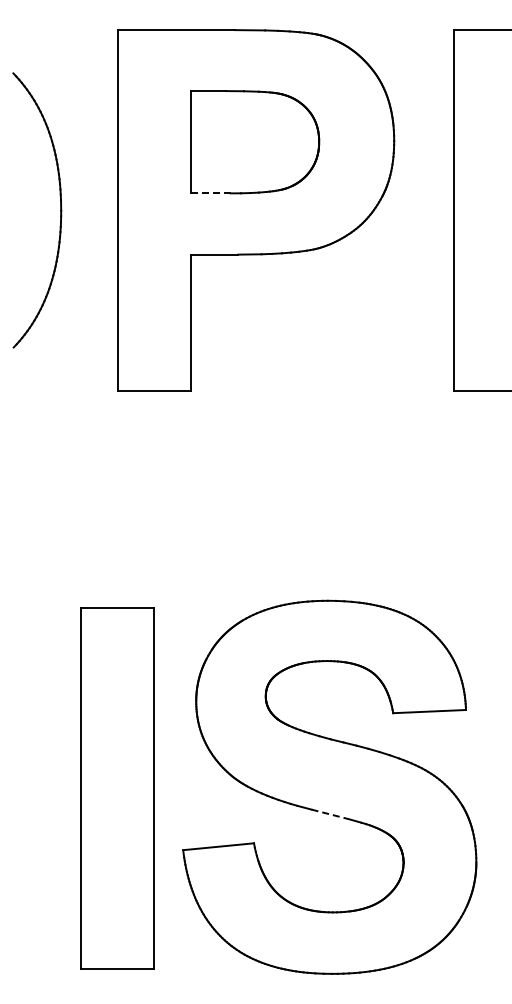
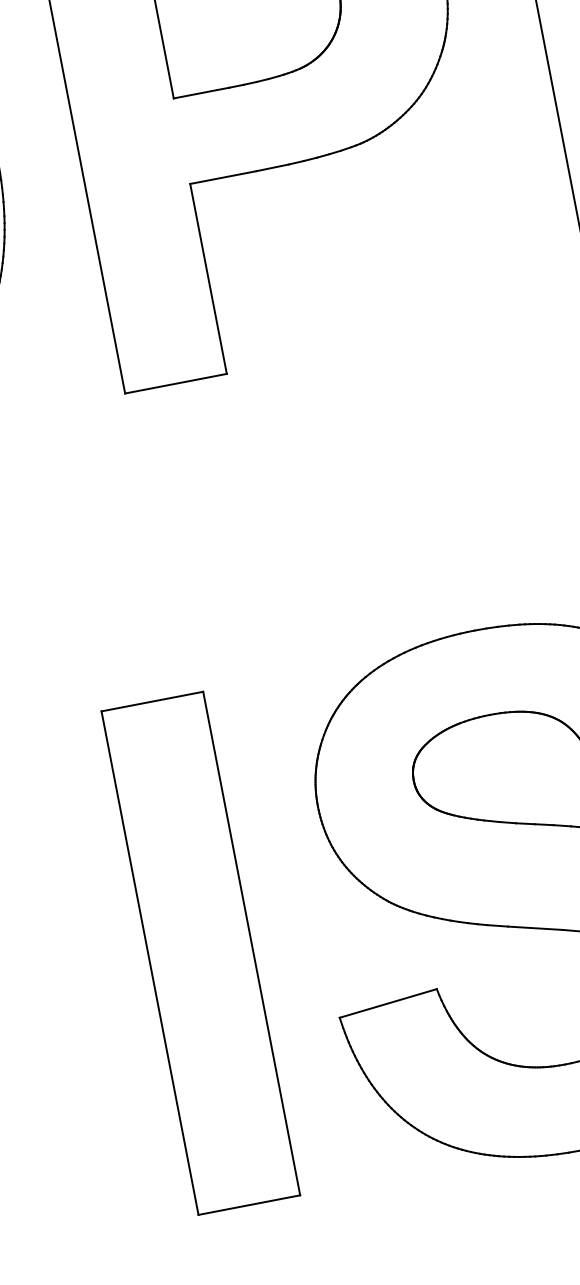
line: (210, 193) -> (201, 93), dashed -> solid
part: (117, 788) -> (200, 953), moved
line: (330, 814) -> (535, 928), dashed -> solid

